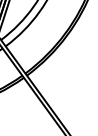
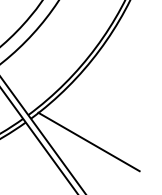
line: (60, 89) -> (88, 142), added

